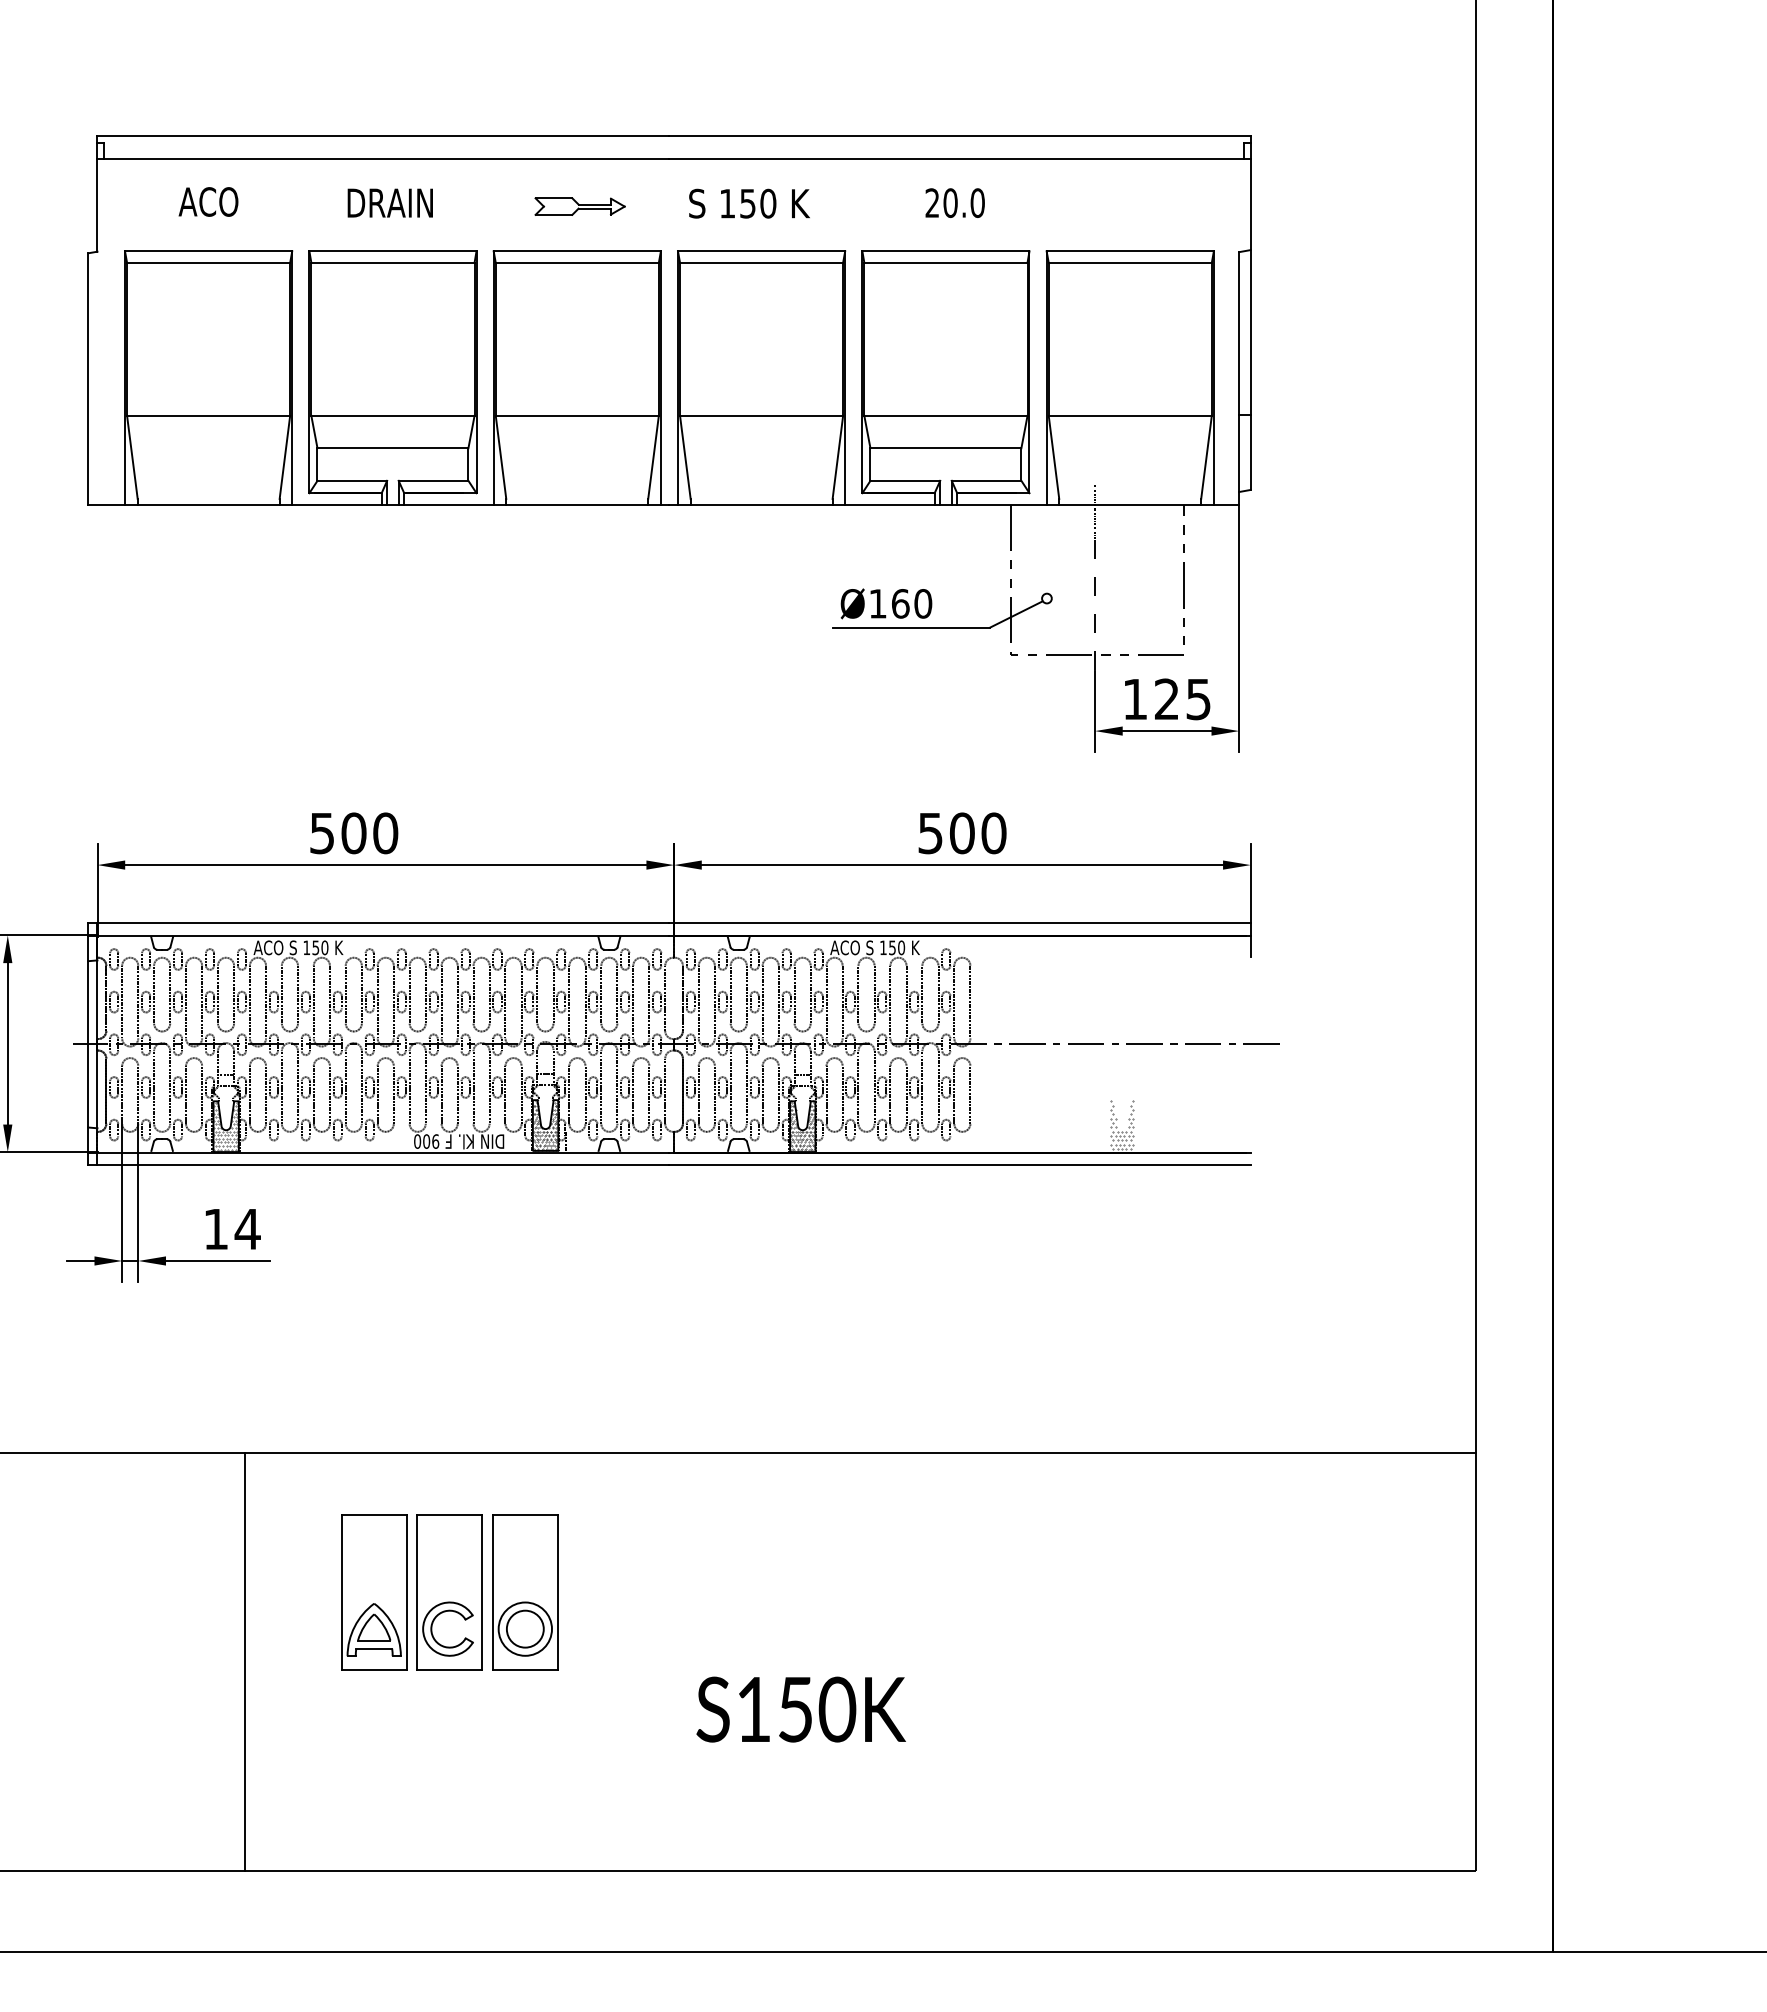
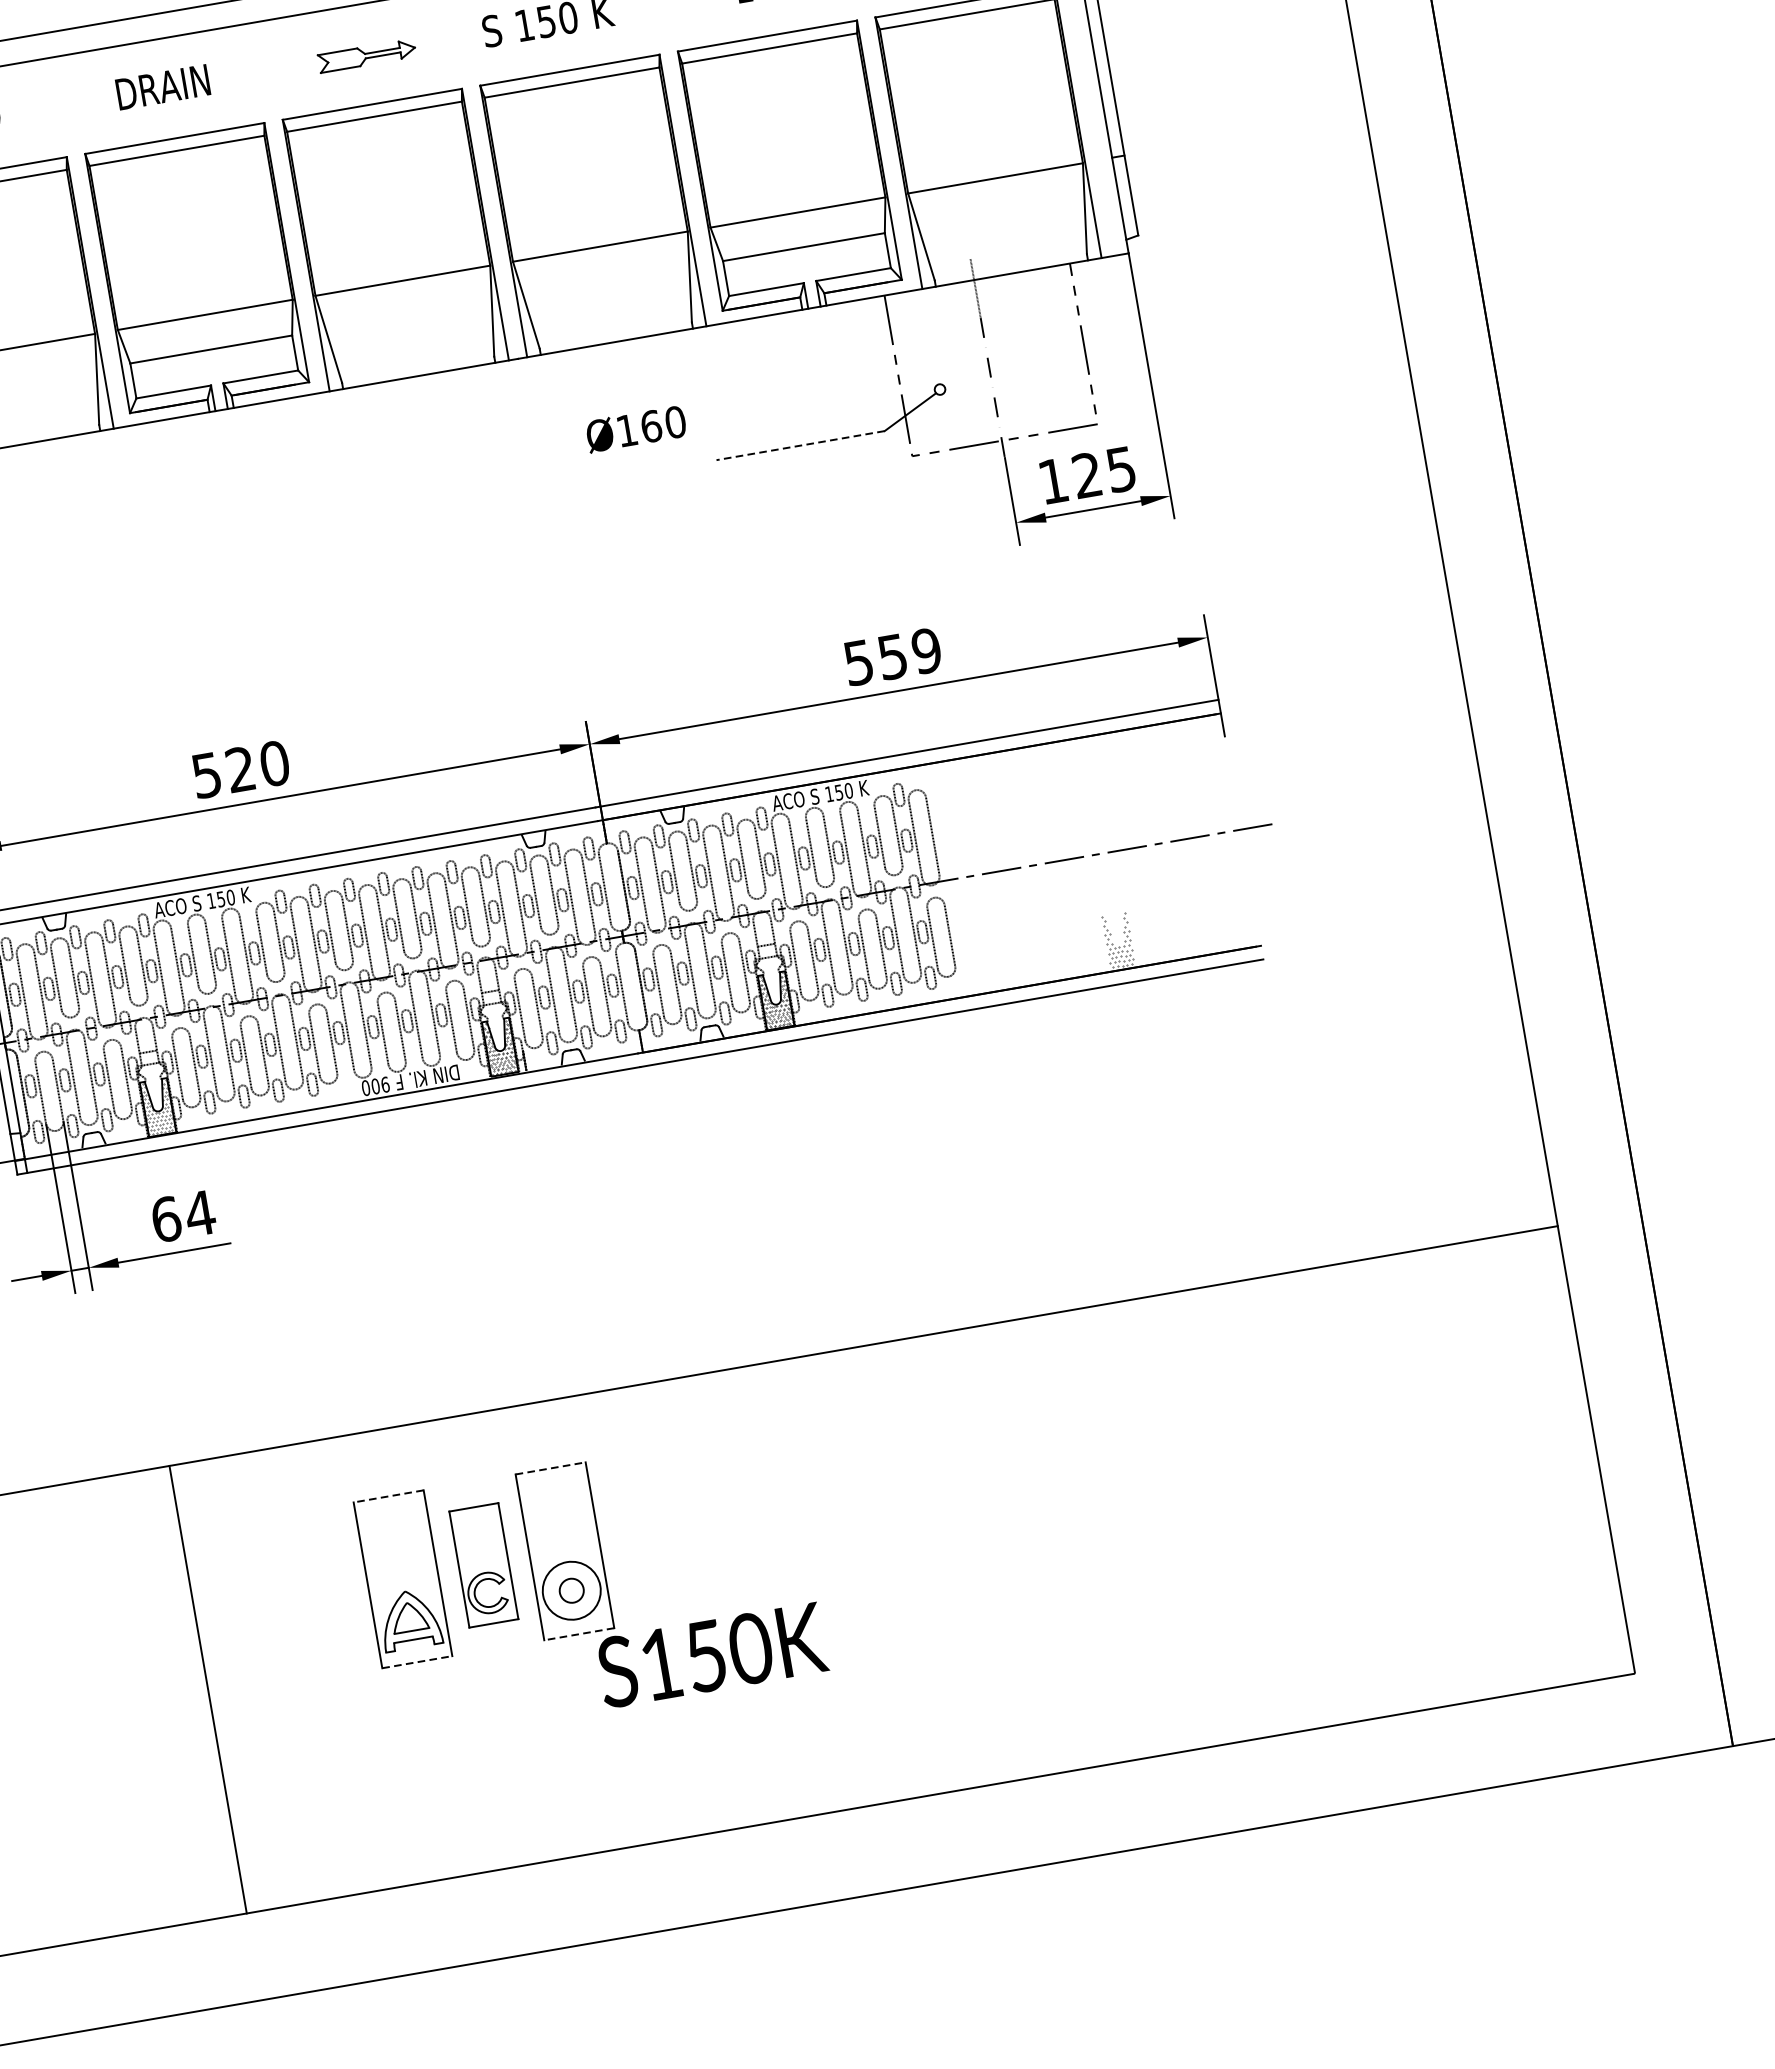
text: (886, 603) -> (636, 428), moved
line: (911, 627) -> (800, 445), solid -> dashed
text: (353, 833) -> (240, 769), 500 -> 520
text: (977, 833) -> (909, 654), 500 -> 559
text: (216, 1229) -> (166, 1219), 14 -> 64
line: (374, 1515) -> (389, 1496), solid -> dashed
line: (525, 1515) -> (550, 1468), solid -> dashed
part: (449, 1592) -> (483, 1565), size x0.7
circle: (524, 1628) -> (570, 1590), size x0.6
line: (245, 1661) -> (208, 1689), moved
line: (374, 1669) -> (417, 1661), solid -> dashed
line: (525, 1669) -> (579, 1633), solid -> dashed
text: (800, 1709) -> (711, 1655), moved

